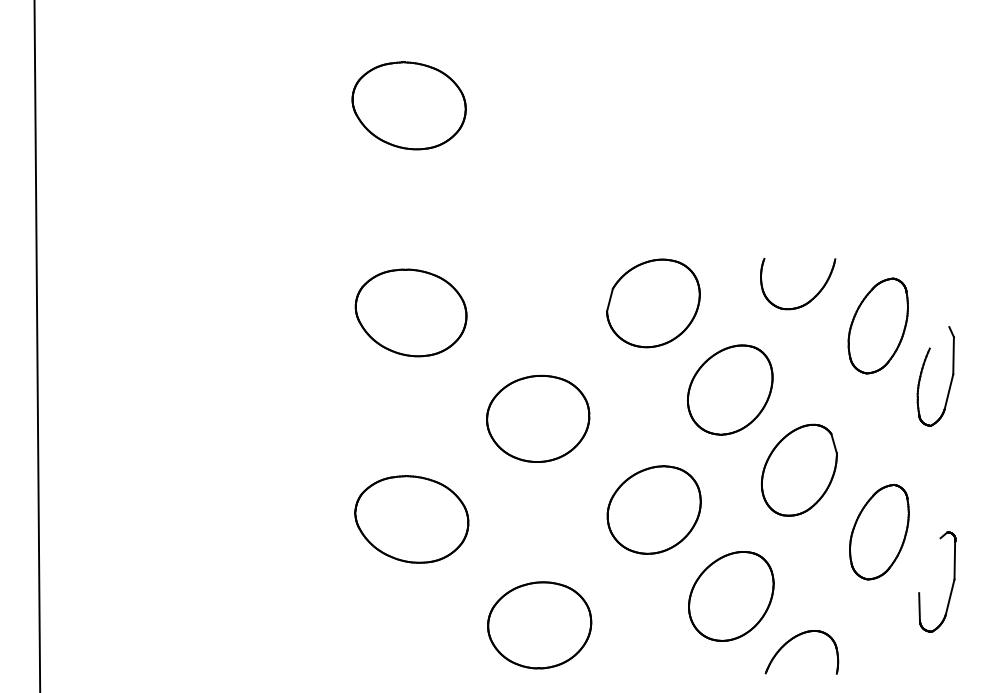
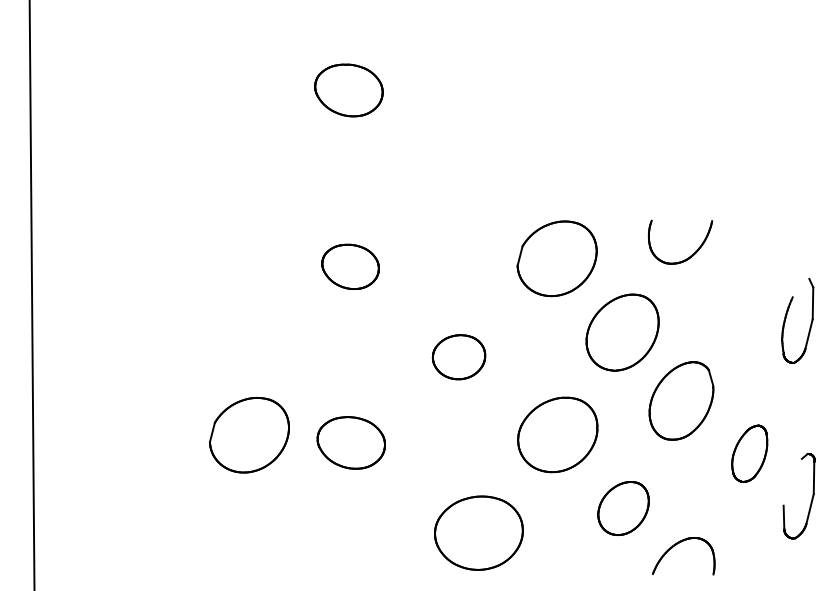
part: (408, 105) -> (348, 90), size x0.7
part: (410, 312) -> (350, 266), size x0.6
part: (877, 325) -> (748, 277), removed
part: (538, 418) -> (459, 356), size x0.6
part: (292, 510) -> (249, 435), added
part: (411, 519) -> (350, 442), size x0.7
part: (879, 532) -> (749, 454), size x0.7
part: (731, 596) -> (623, 508), size x0.7
part: (539, 625) -> (478, 533), moved

